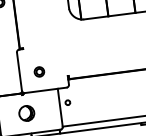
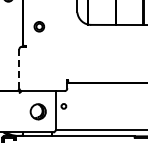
part: (38, 71) -> (38, 26), moved
line: (19, 72) -> (19, 69), solid -> dashed
part: (26, 113) -> (37, 111), moved

